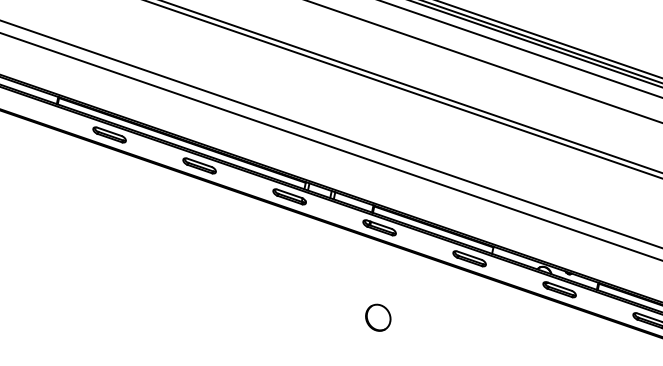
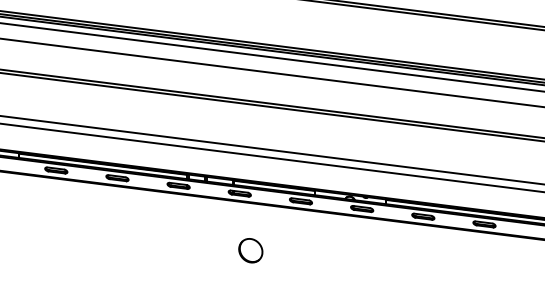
part: (377, 317) -> (250, 250), size x1.43

